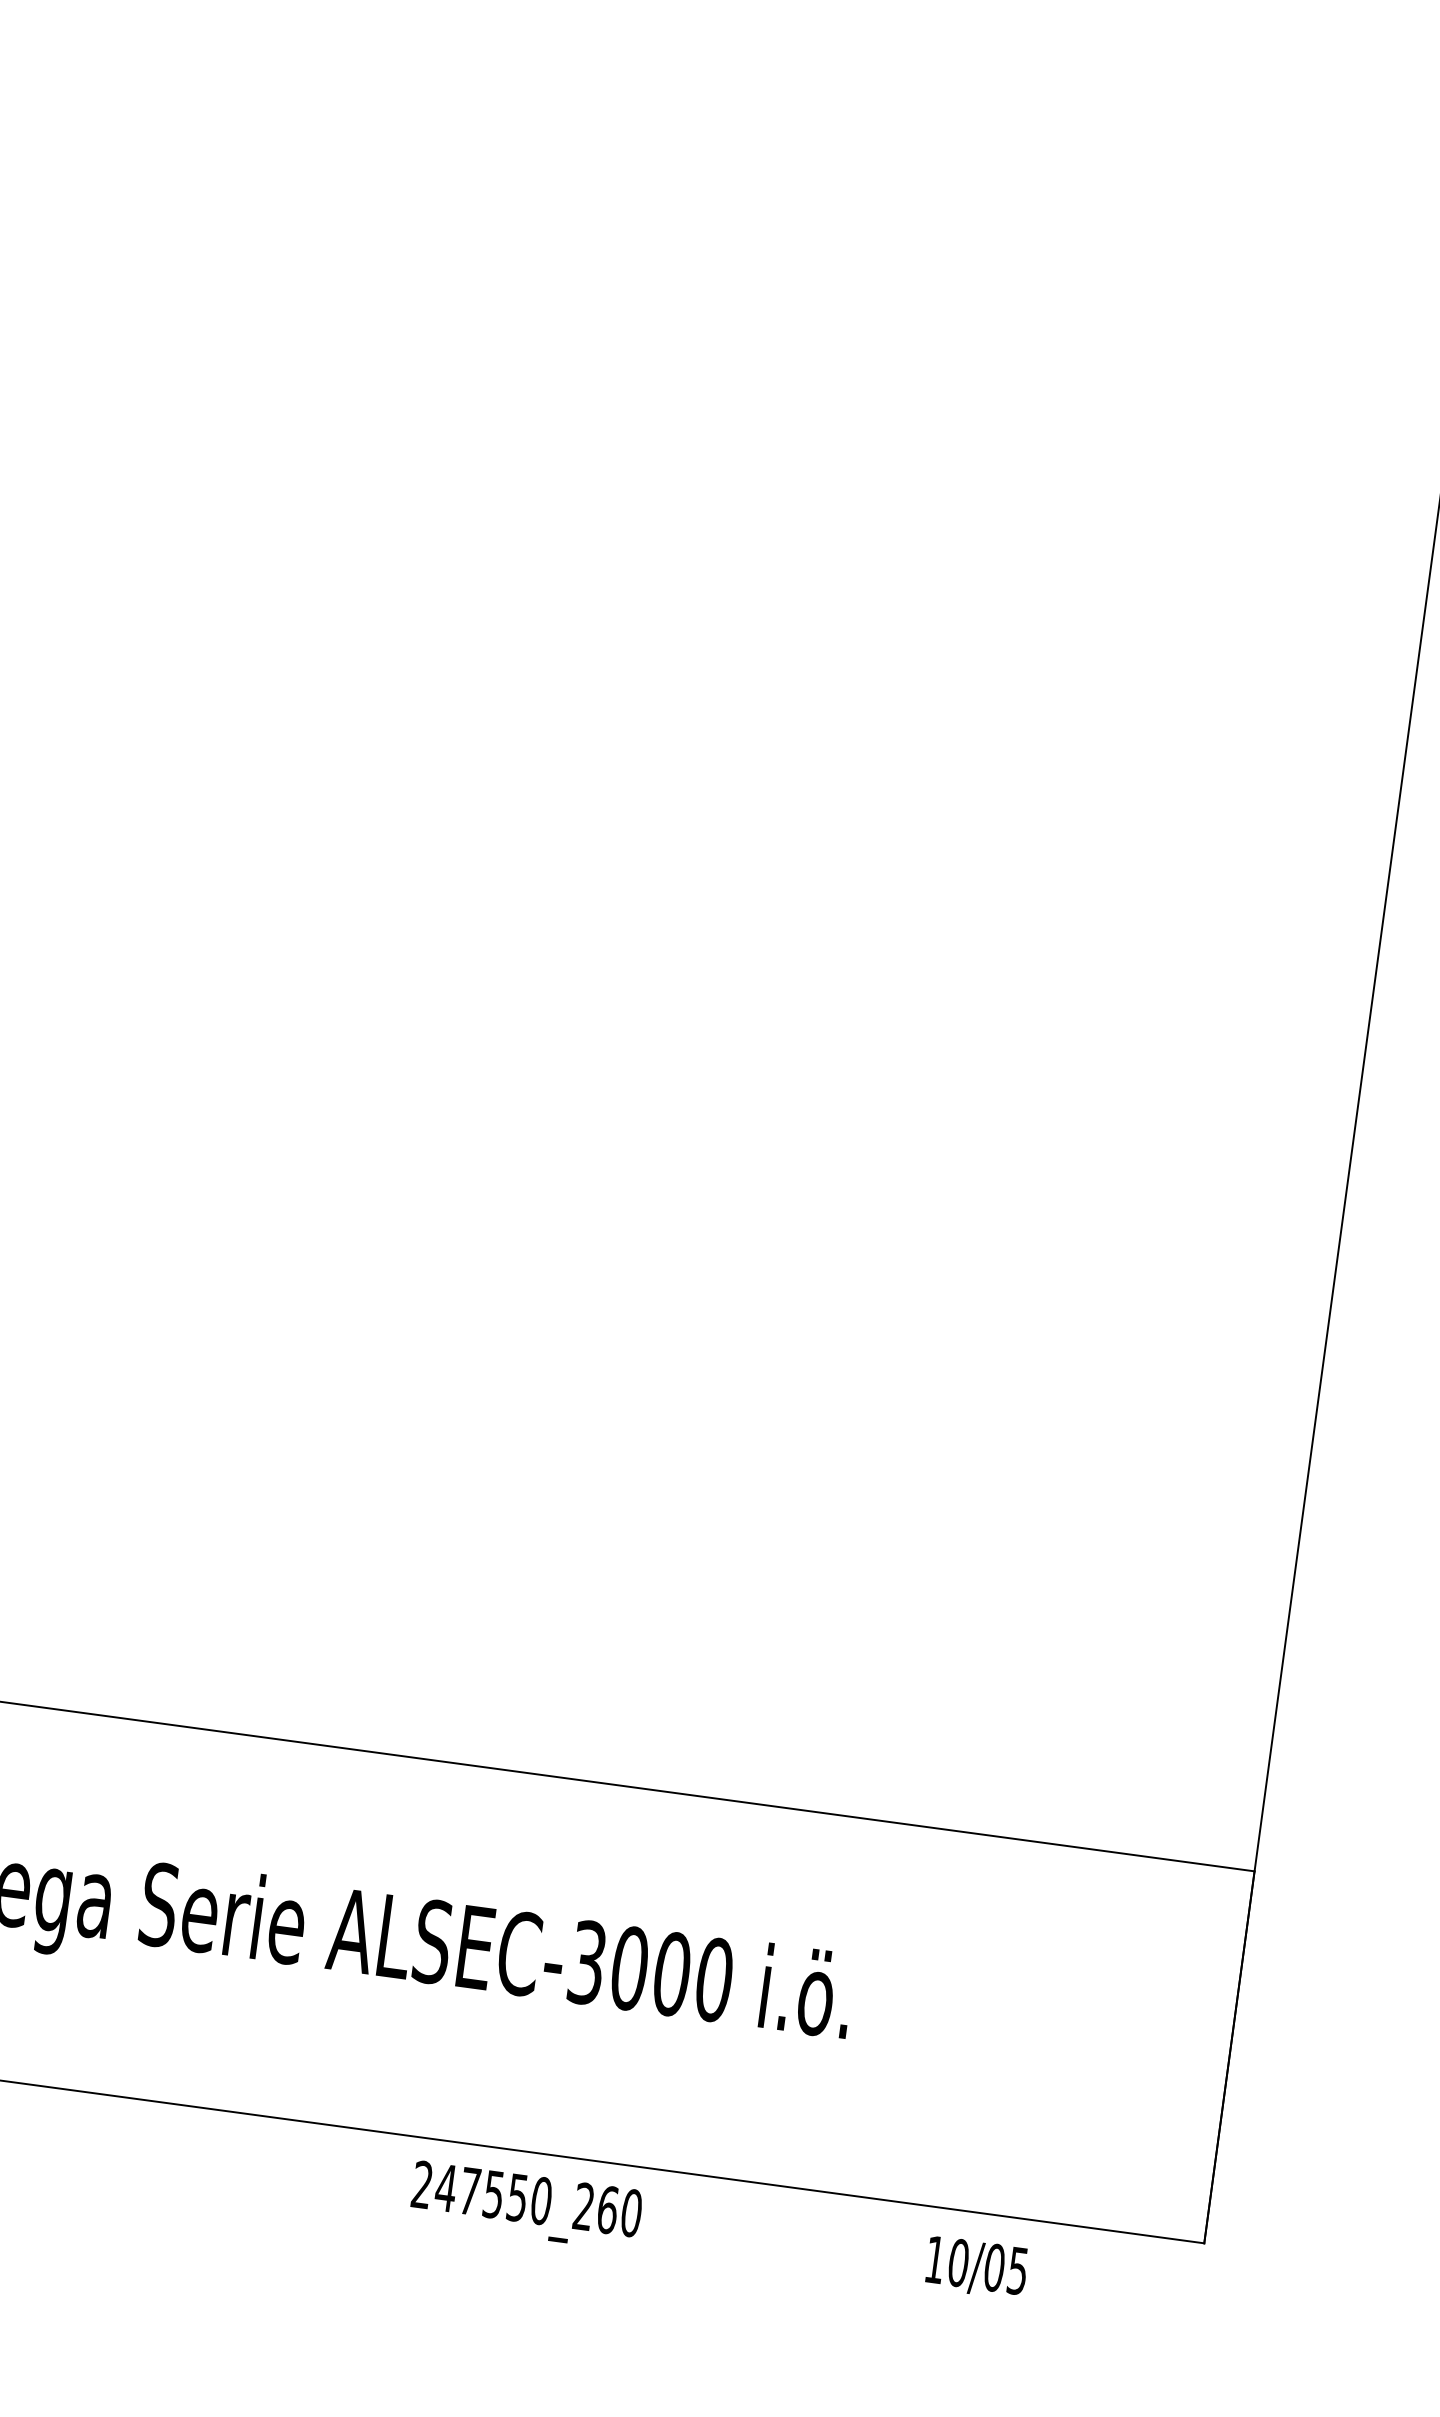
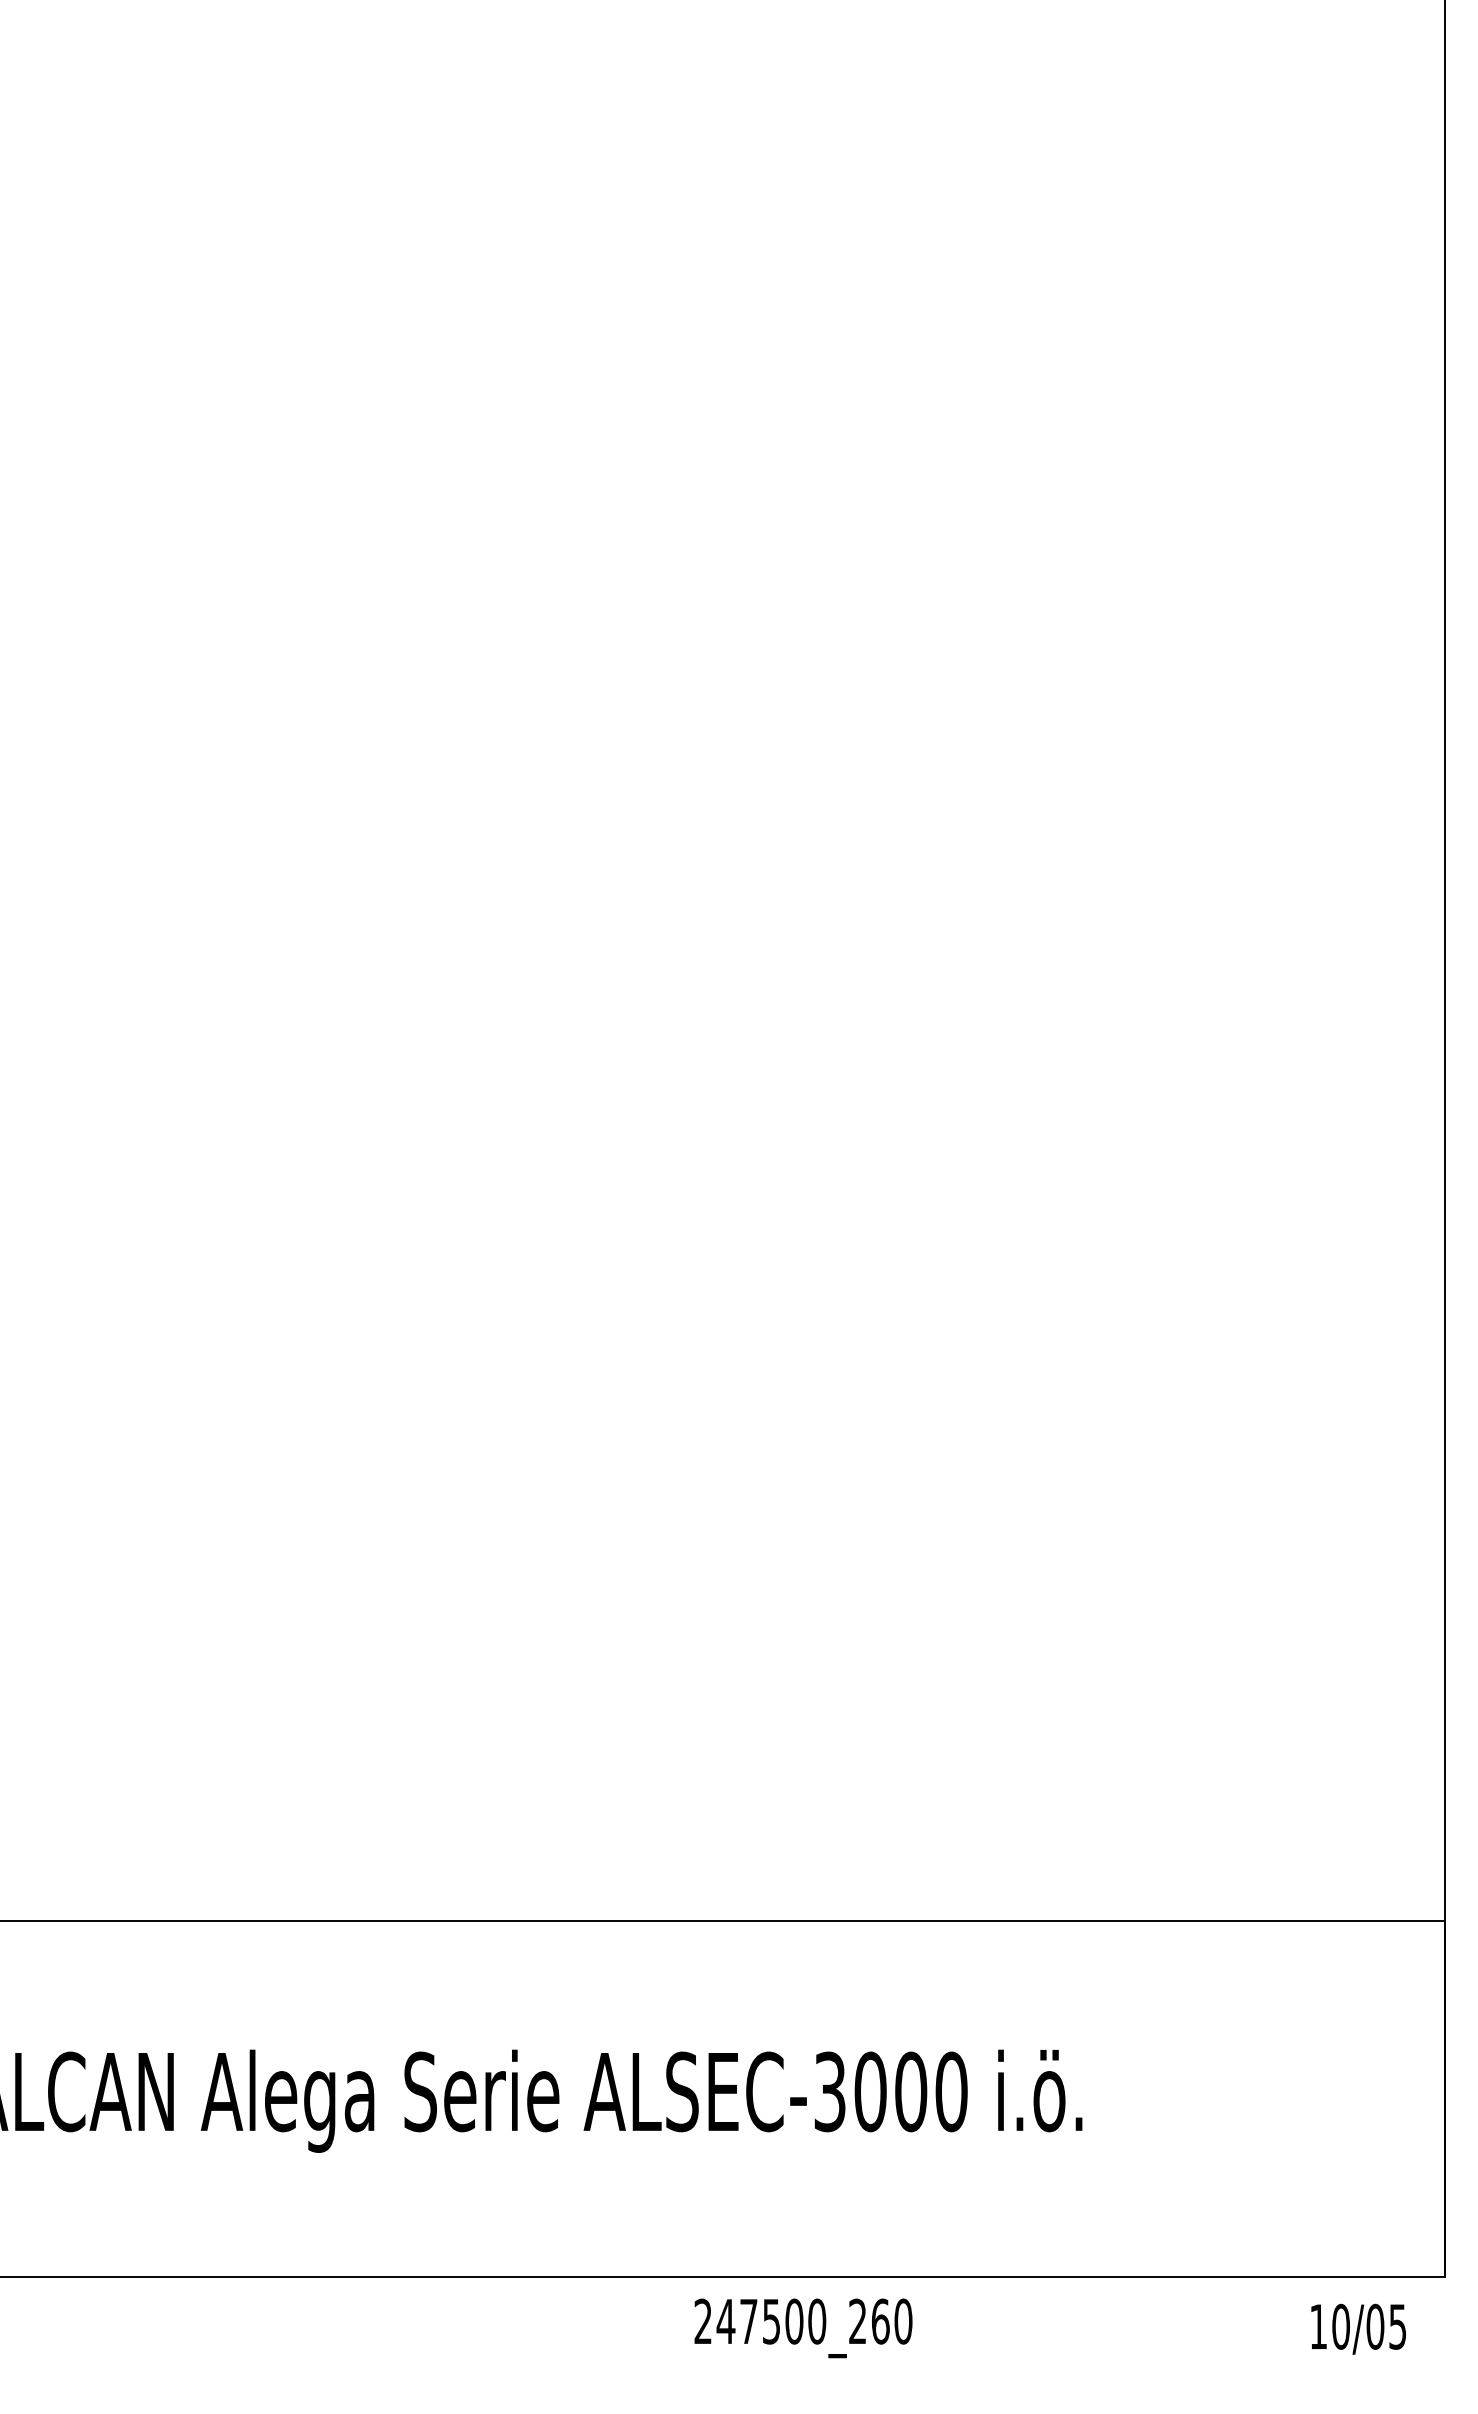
text: (517, 2197) -> (794, 2321), 247550_260 -> 247500_260
text: (976, 2267) -> (1358, 2328), moved

